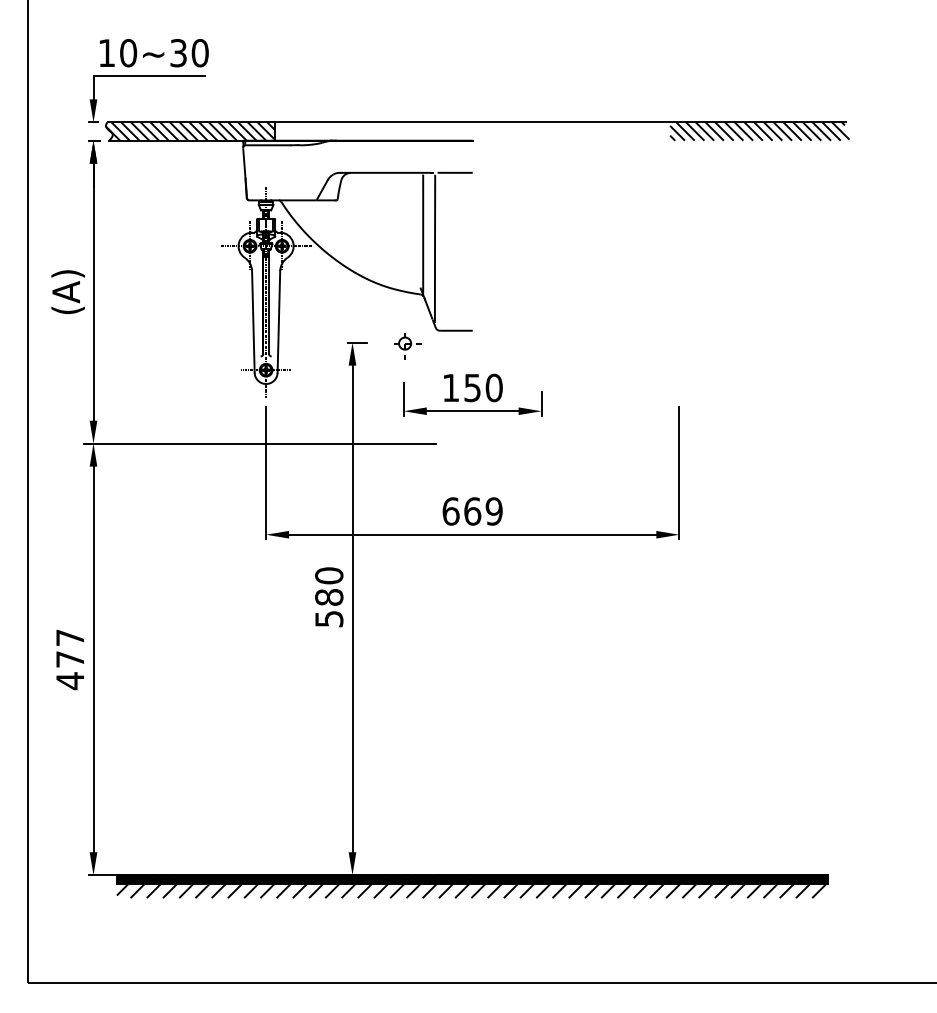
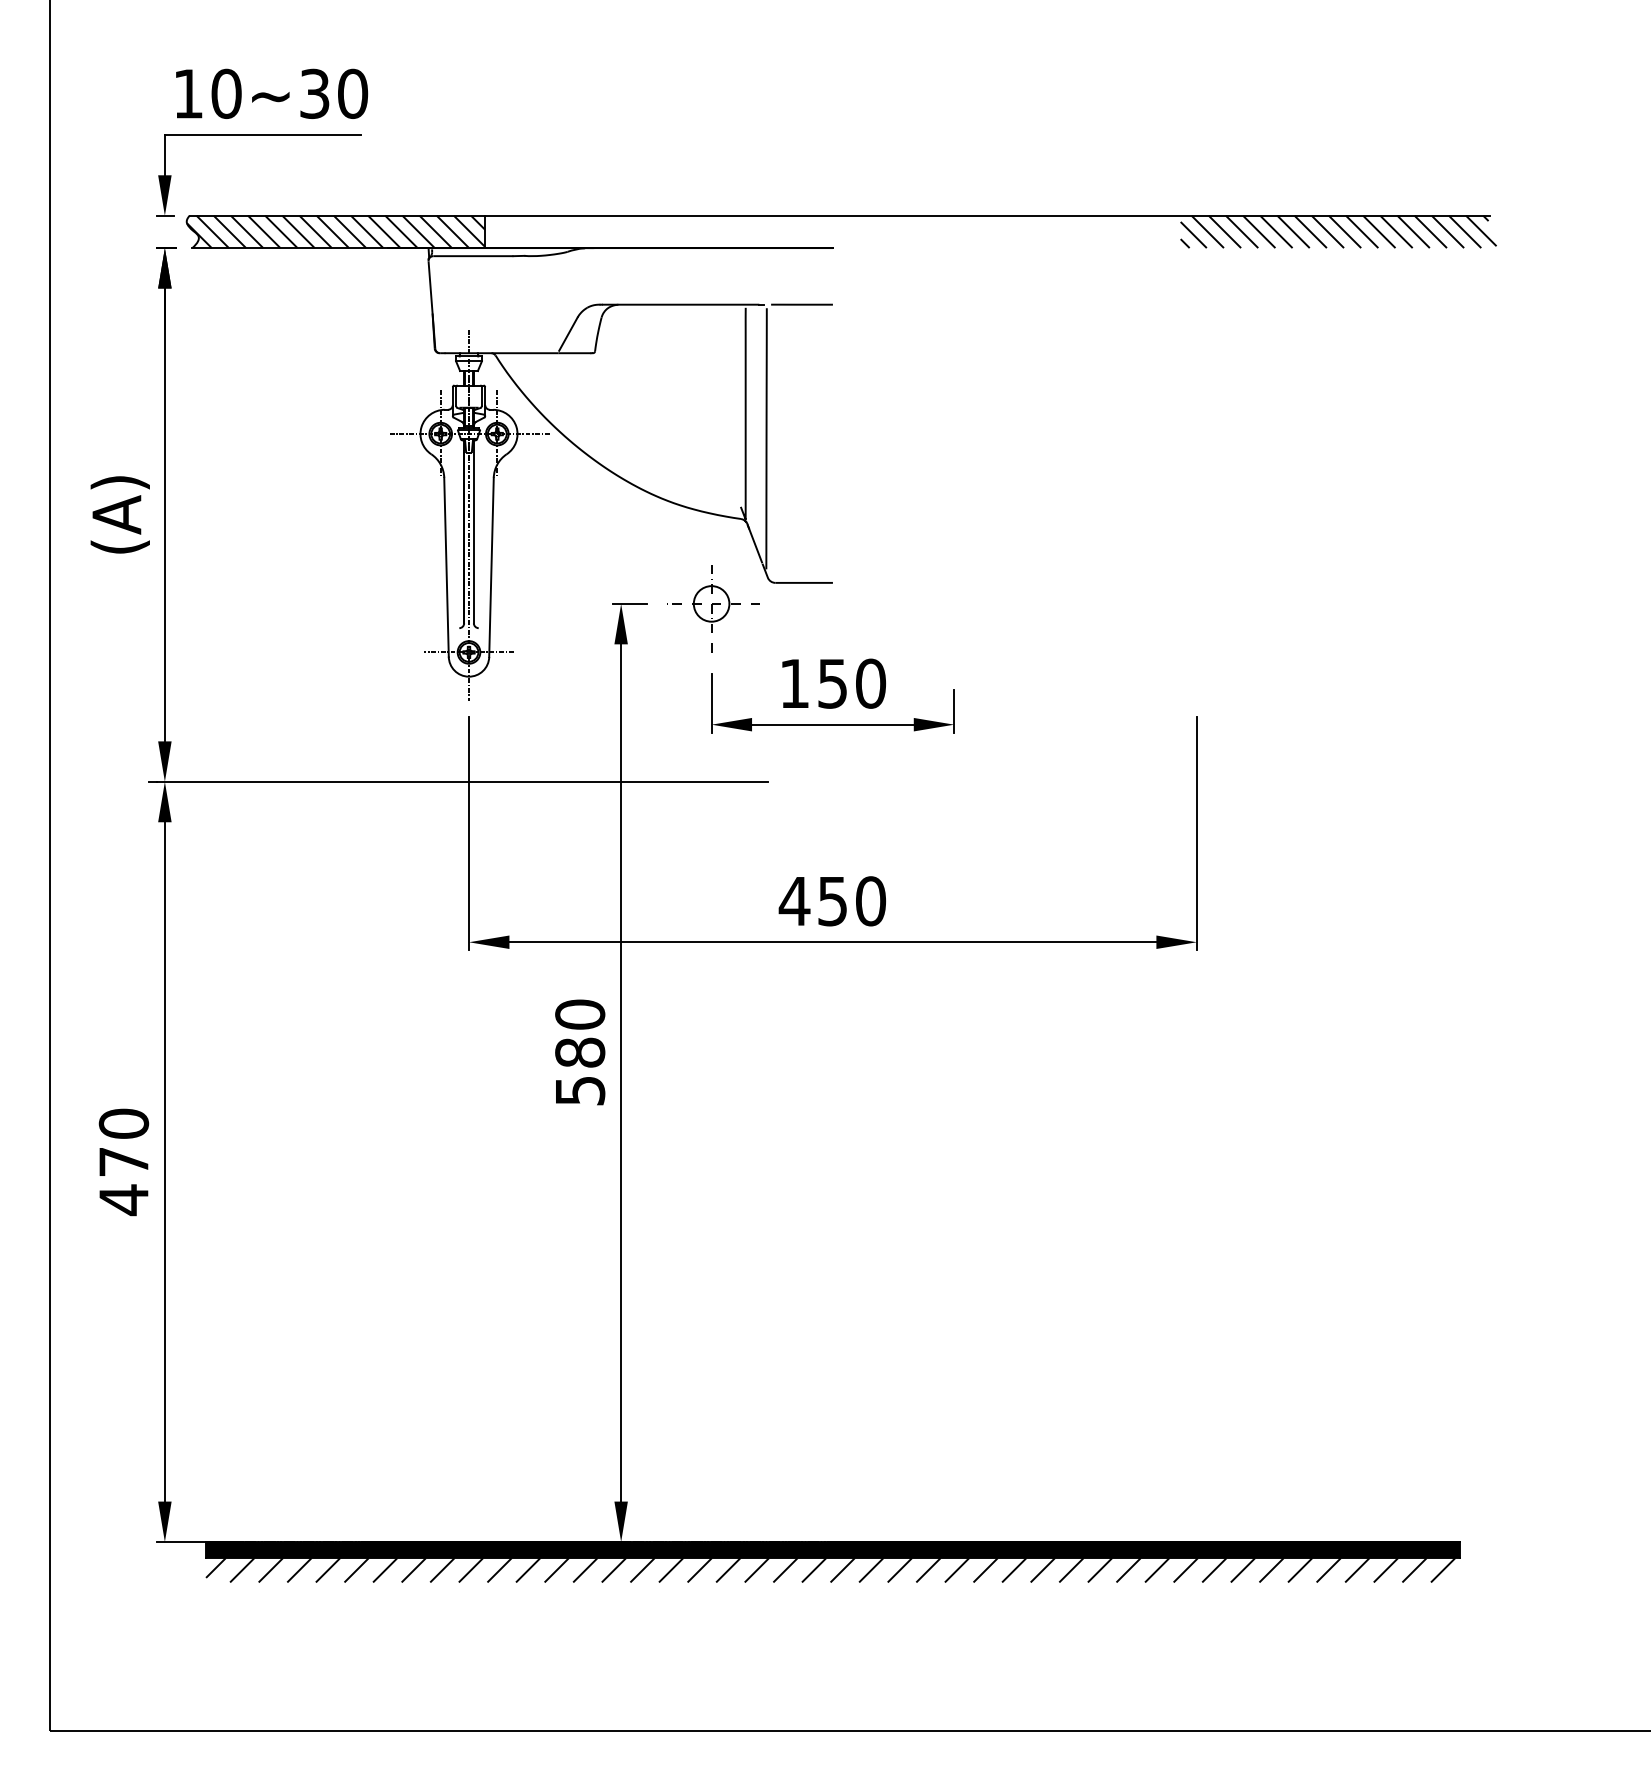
part: (406, 344) -> (716, 607), size x1.67
text: (472, 511) -> (832, 901), 669 -> 450
text: (70, 637) -> (124, 1123), 477 -> 470

